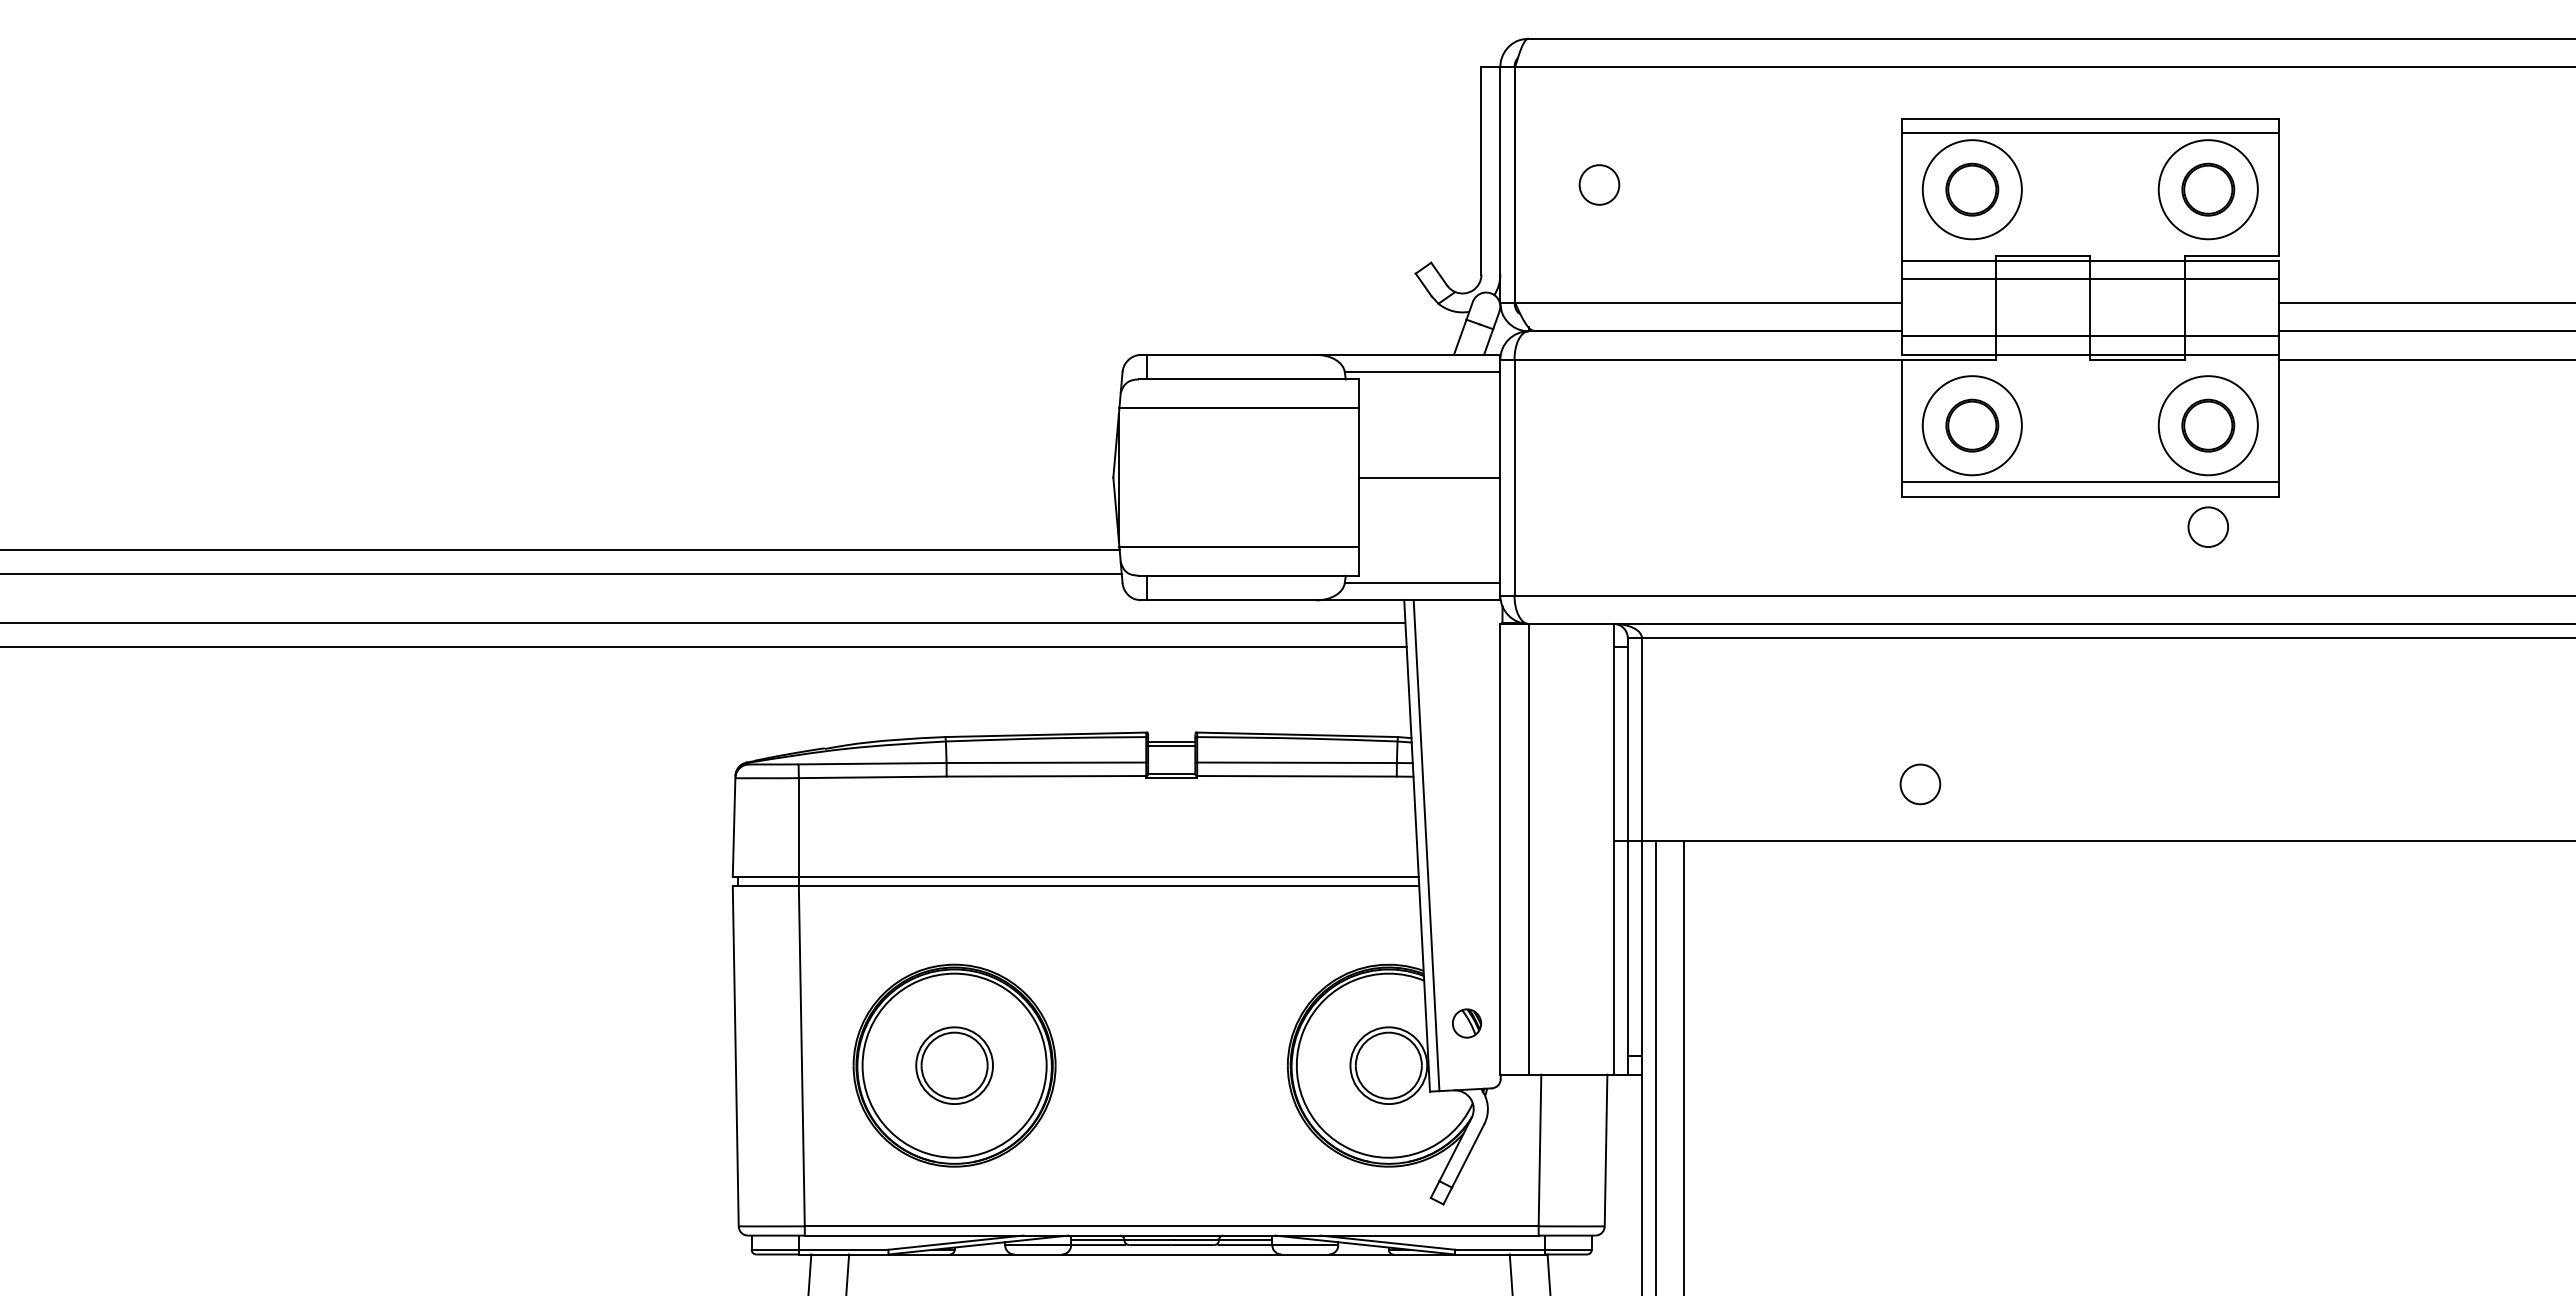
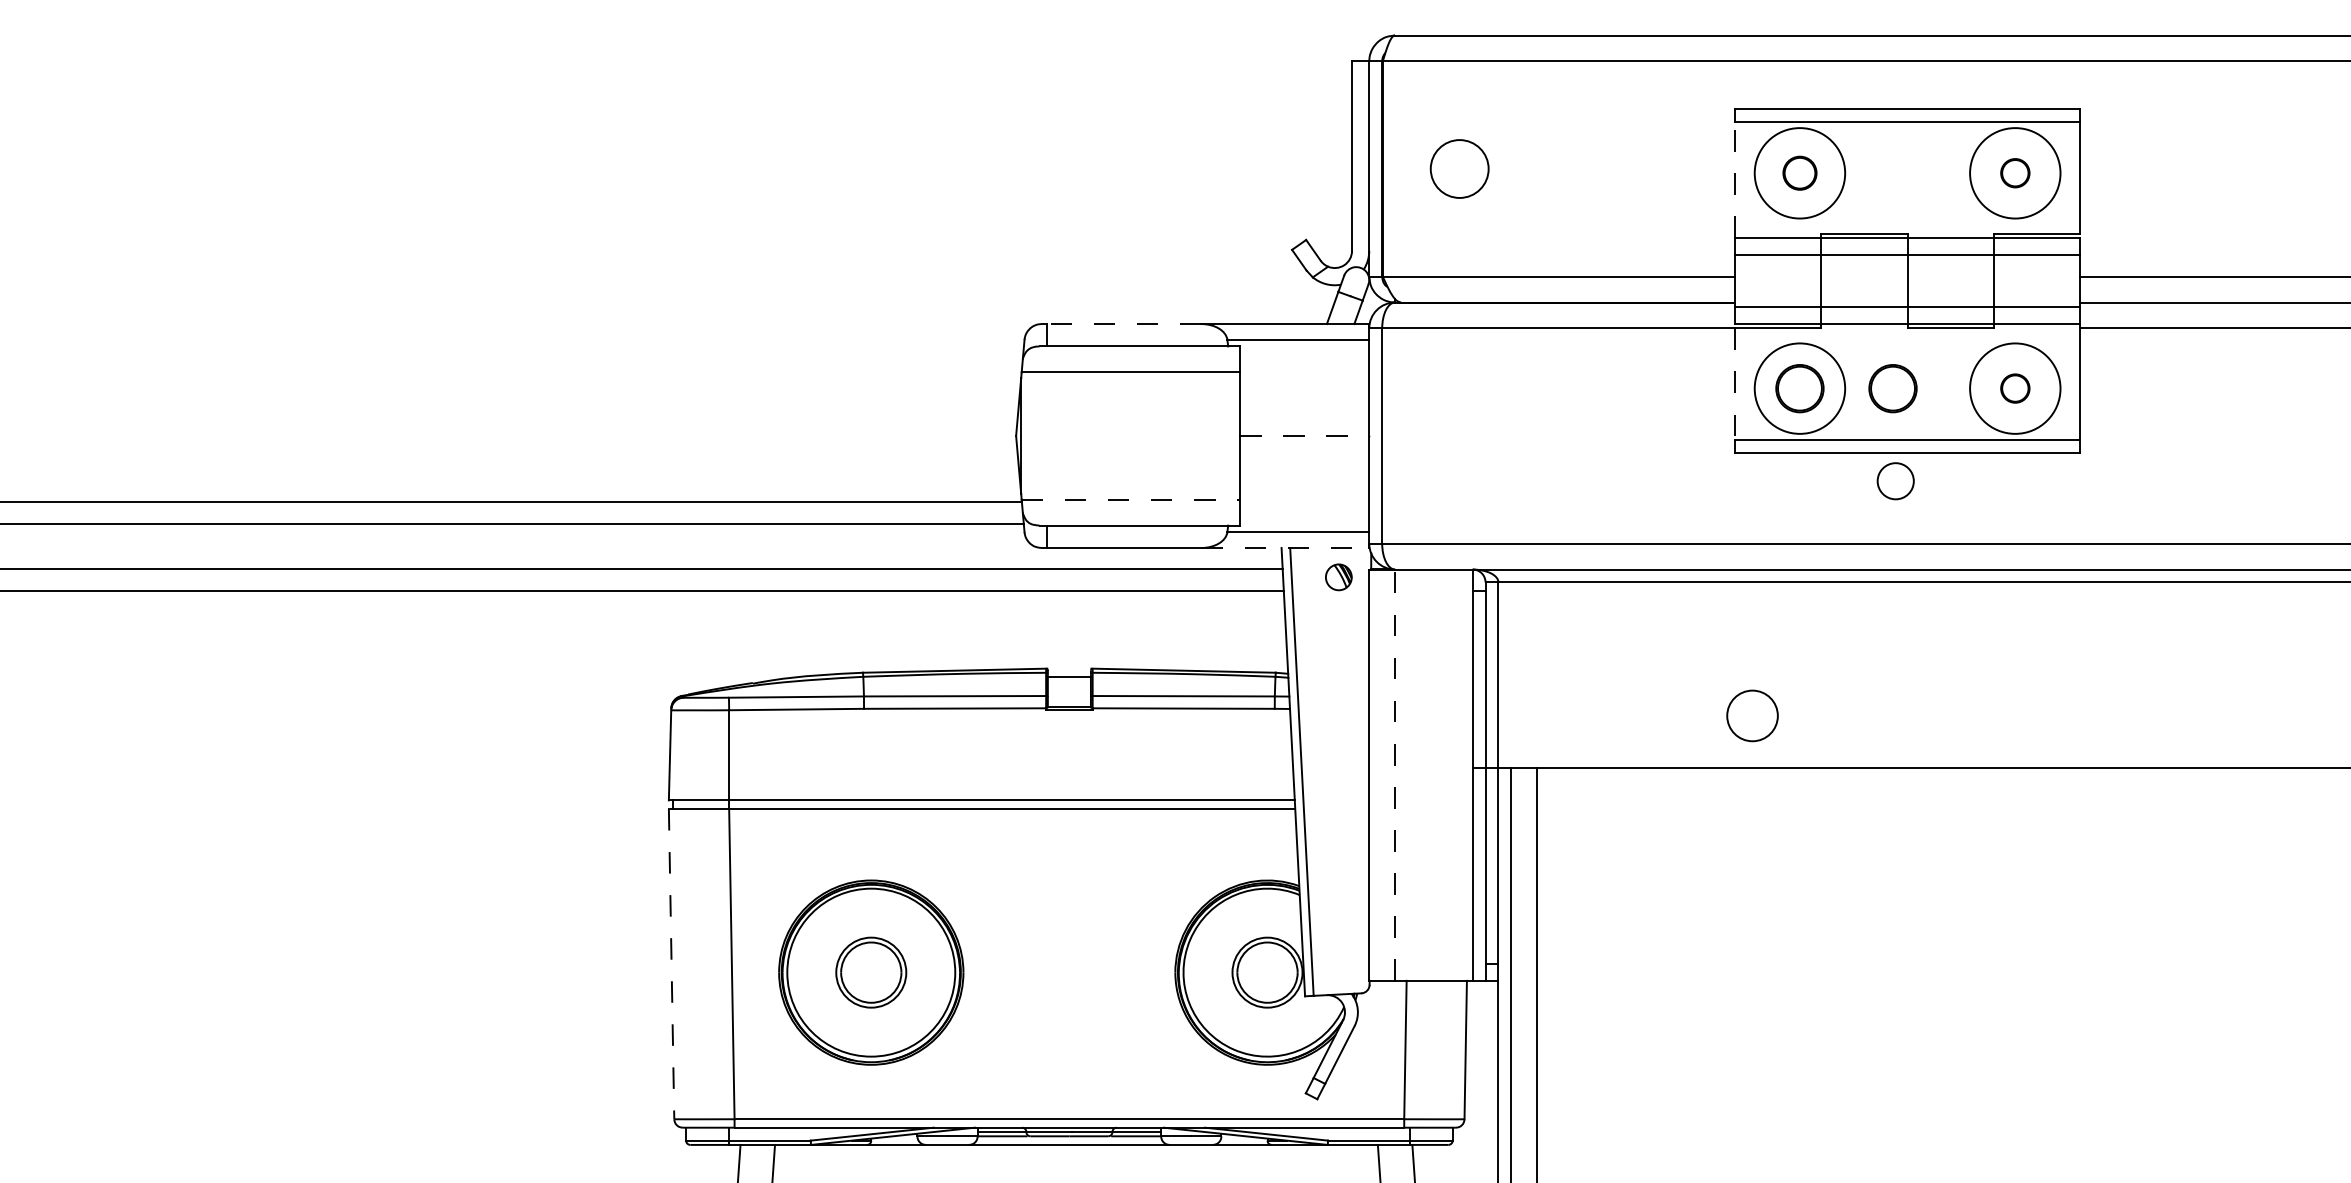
circle: (1599, 184) -> (1459, 168), size x1.6
part: (1972, 189) -> (1800, 173), size x0.7
part: (2208, 189) -> (2015, 173), size x0.6
line: (1901, 196) -> (1735, 179), solid -> dashed
line: (1231, 354) -> (1123, 323), solid -> dashed
line: (1901, 421) -> (1735, 384), solid -> dashed
part: (2074, 425) -> (1893, 388), added
part: (2208, 425) -> (2015, 388), size x0.6
line: (1429, 477) -> (1304, 435), solid -> dashed
circle: (2207, 526) -> (1895, 480), moved
line: (1239, 547) -> (1131, 499), solid -> dashed
line: (1408, 600) -> (1285, 548), solid -> dashed
line: (1171, 746) -> (1069, 681), removed
circle: (1920, 784) -> (1752, 716), size x1.4
line: (1528, 848) -> (1394, 774), solid -> dashed
part: (1466, 1023) -> (1338, 577), moved
line: (735, 1056) -> (671, 964), solid -> dashed

